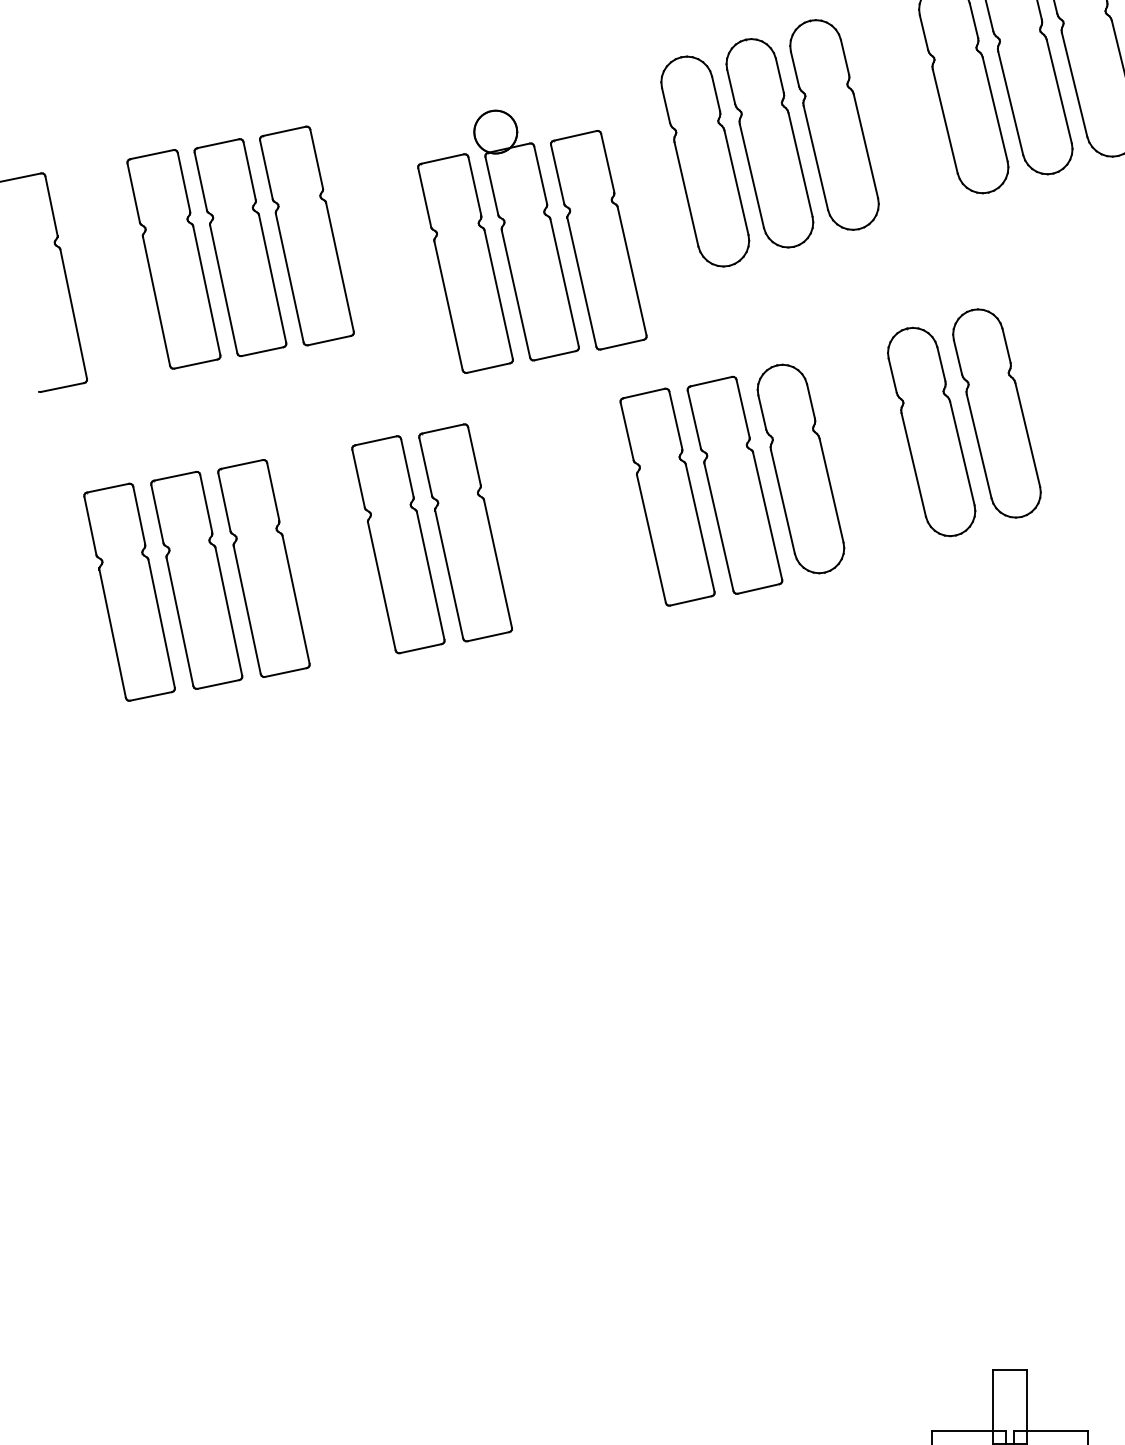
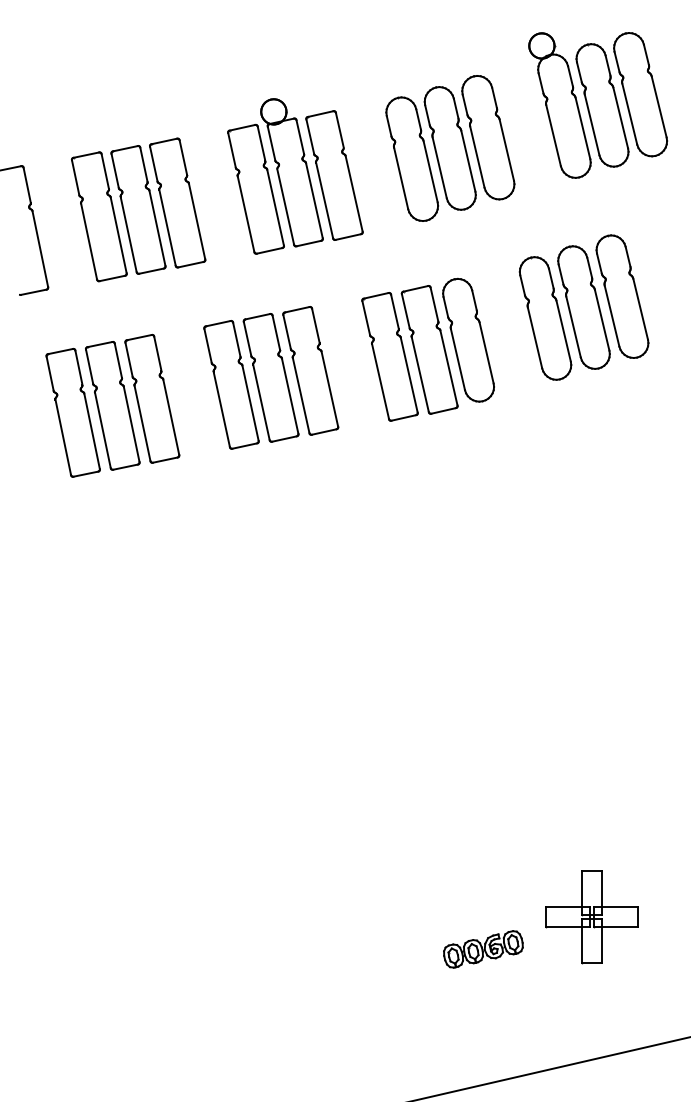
part: (532, 241) -> (295, 176), moved
part: (1062, 394) -> (622, 296), added
part: (532, 520) -> (310, 370), added

